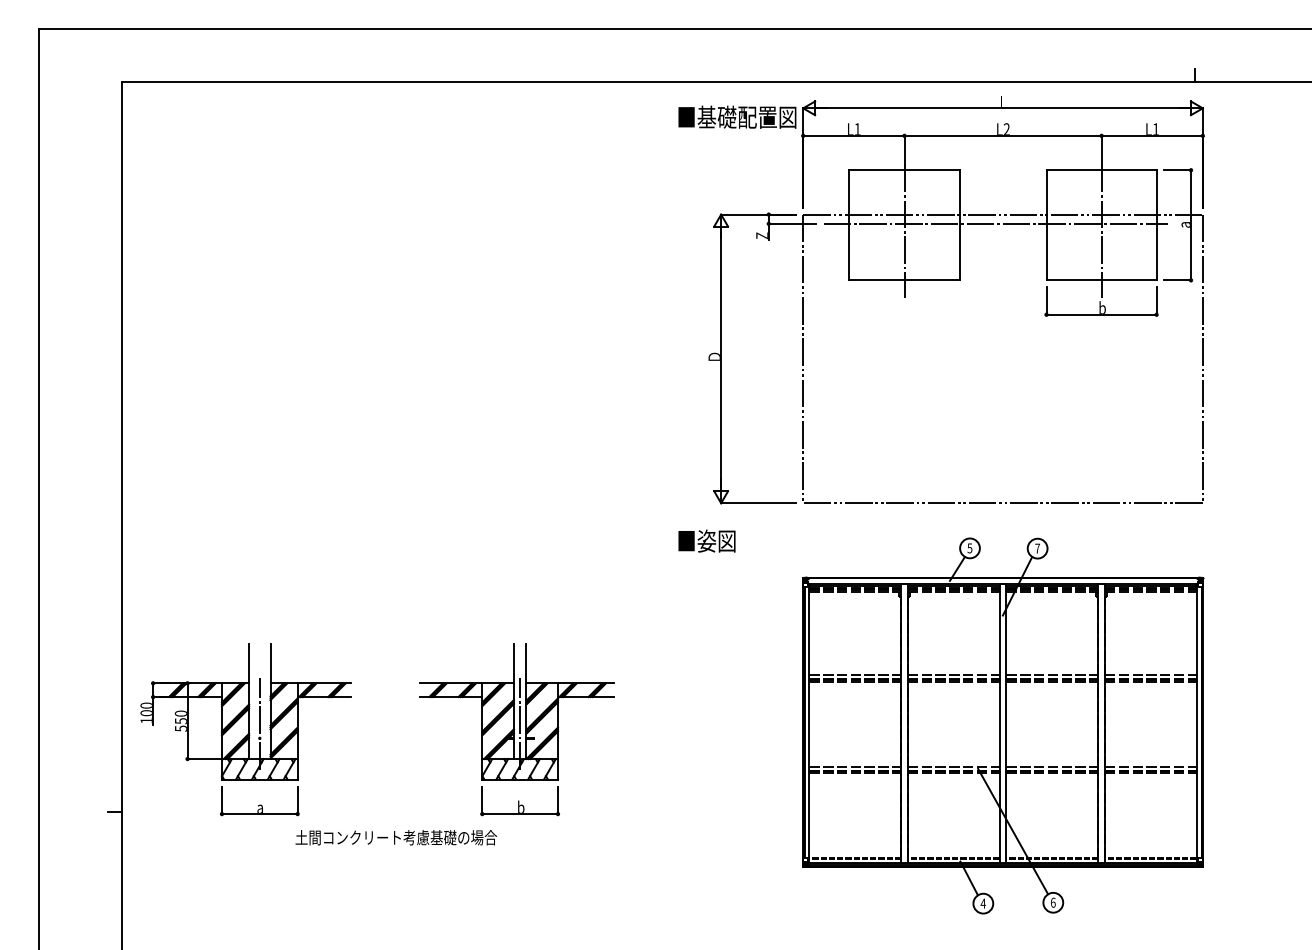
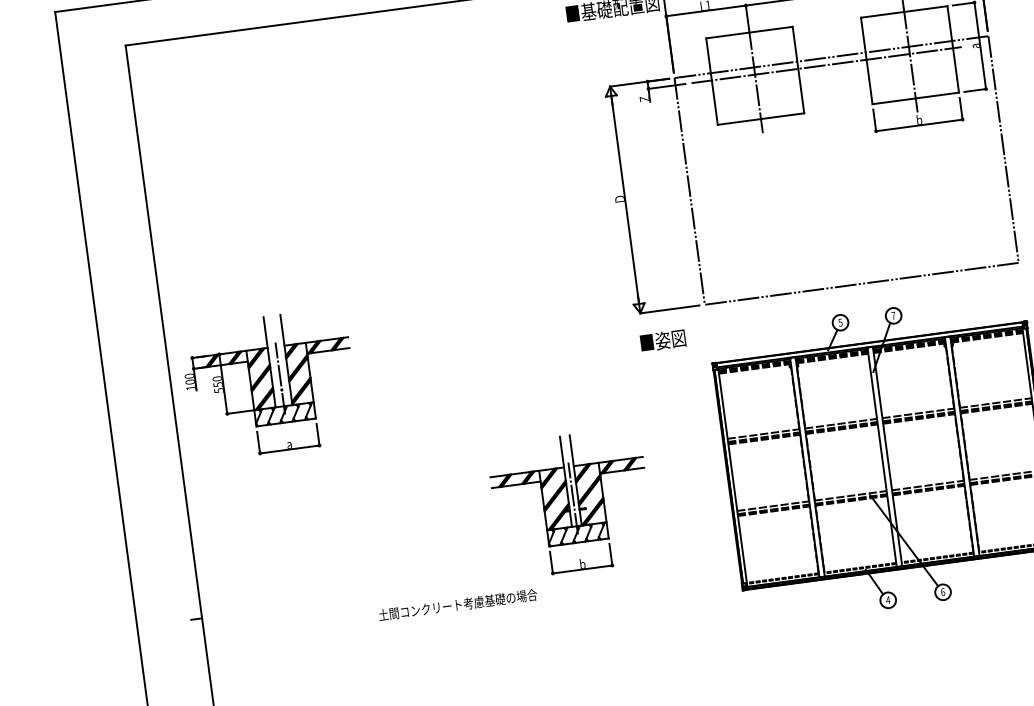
text: (706, 540) -> (662, 340), moved
part: (245, 729) -> (269, 384), moved
part: (516, 729) -> (570, 503), moved
text: (395, 837) -> (457, 604), moved

